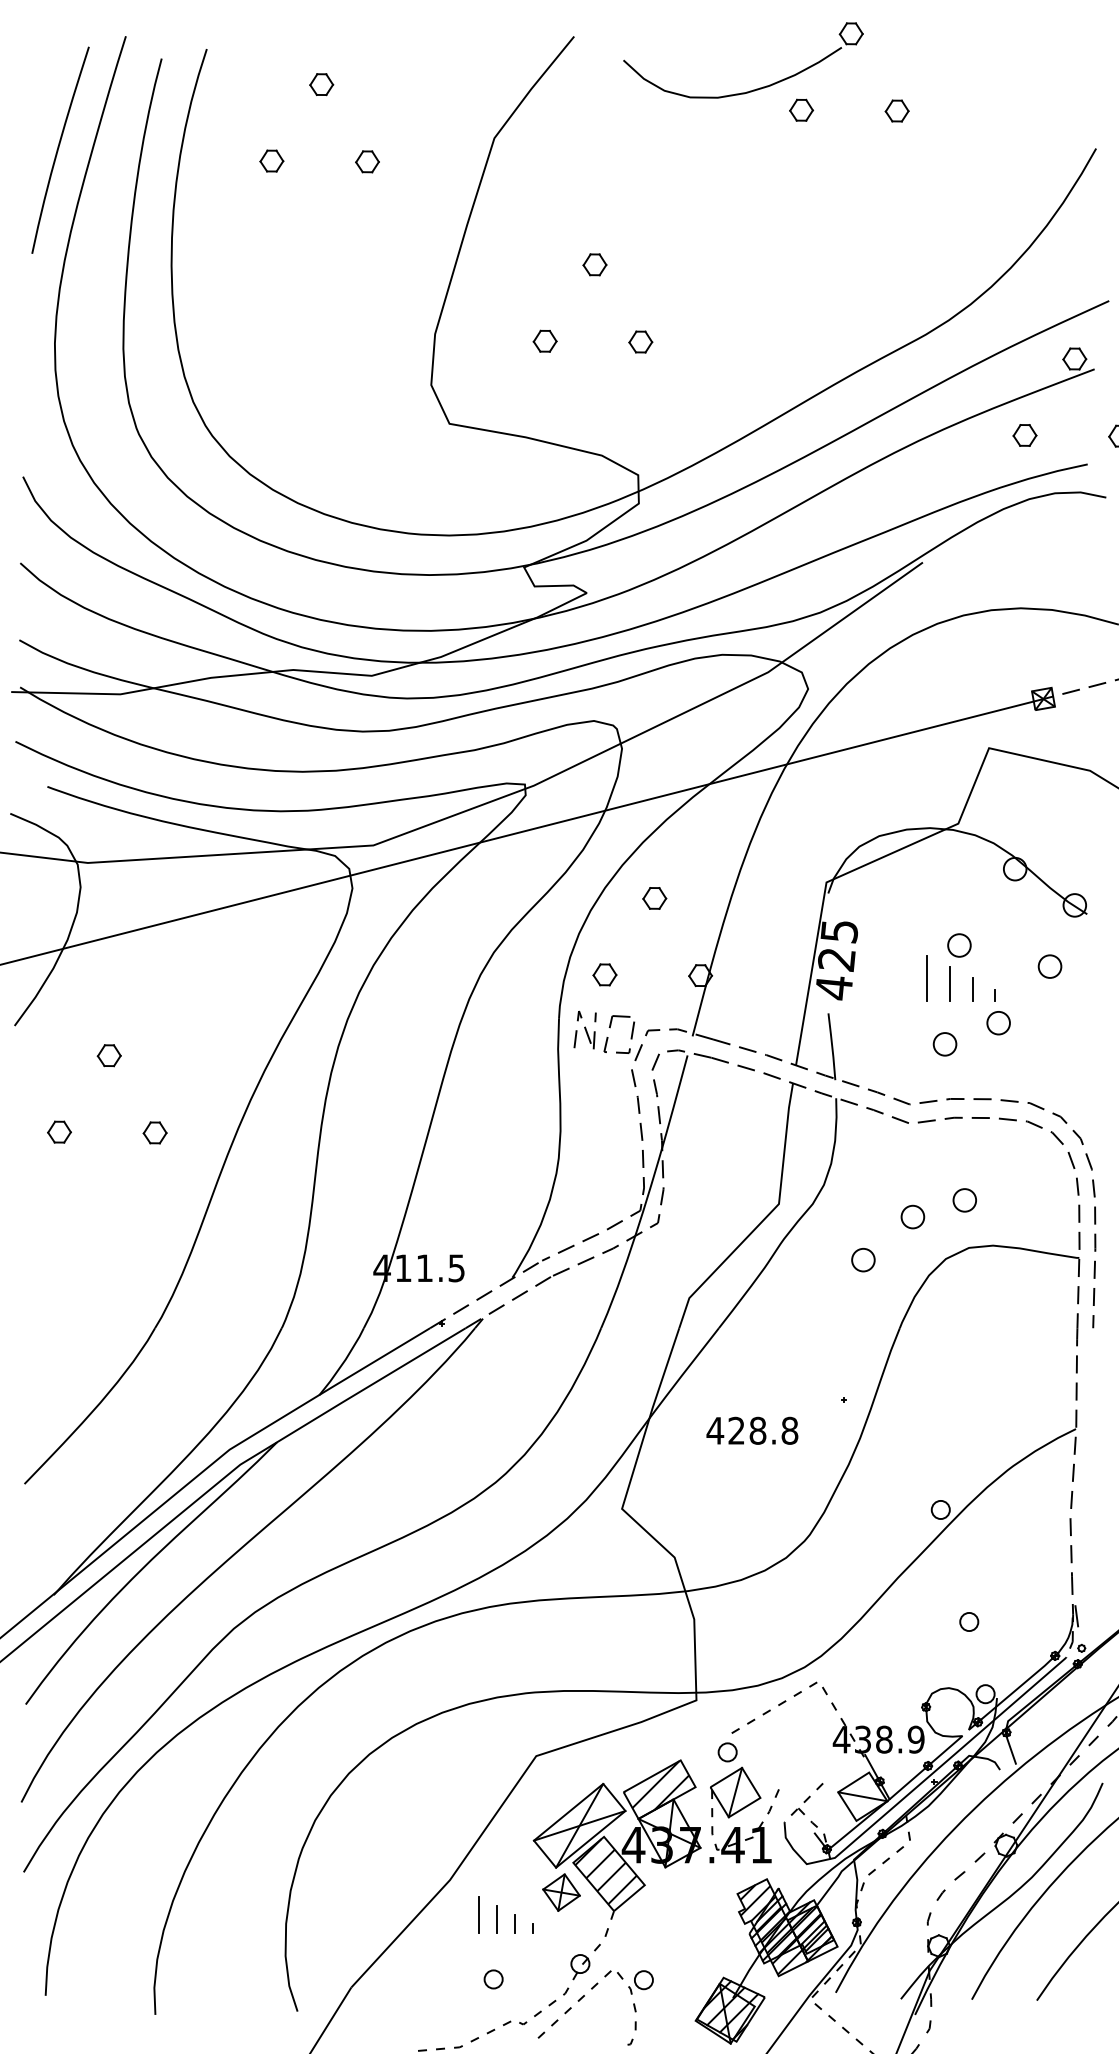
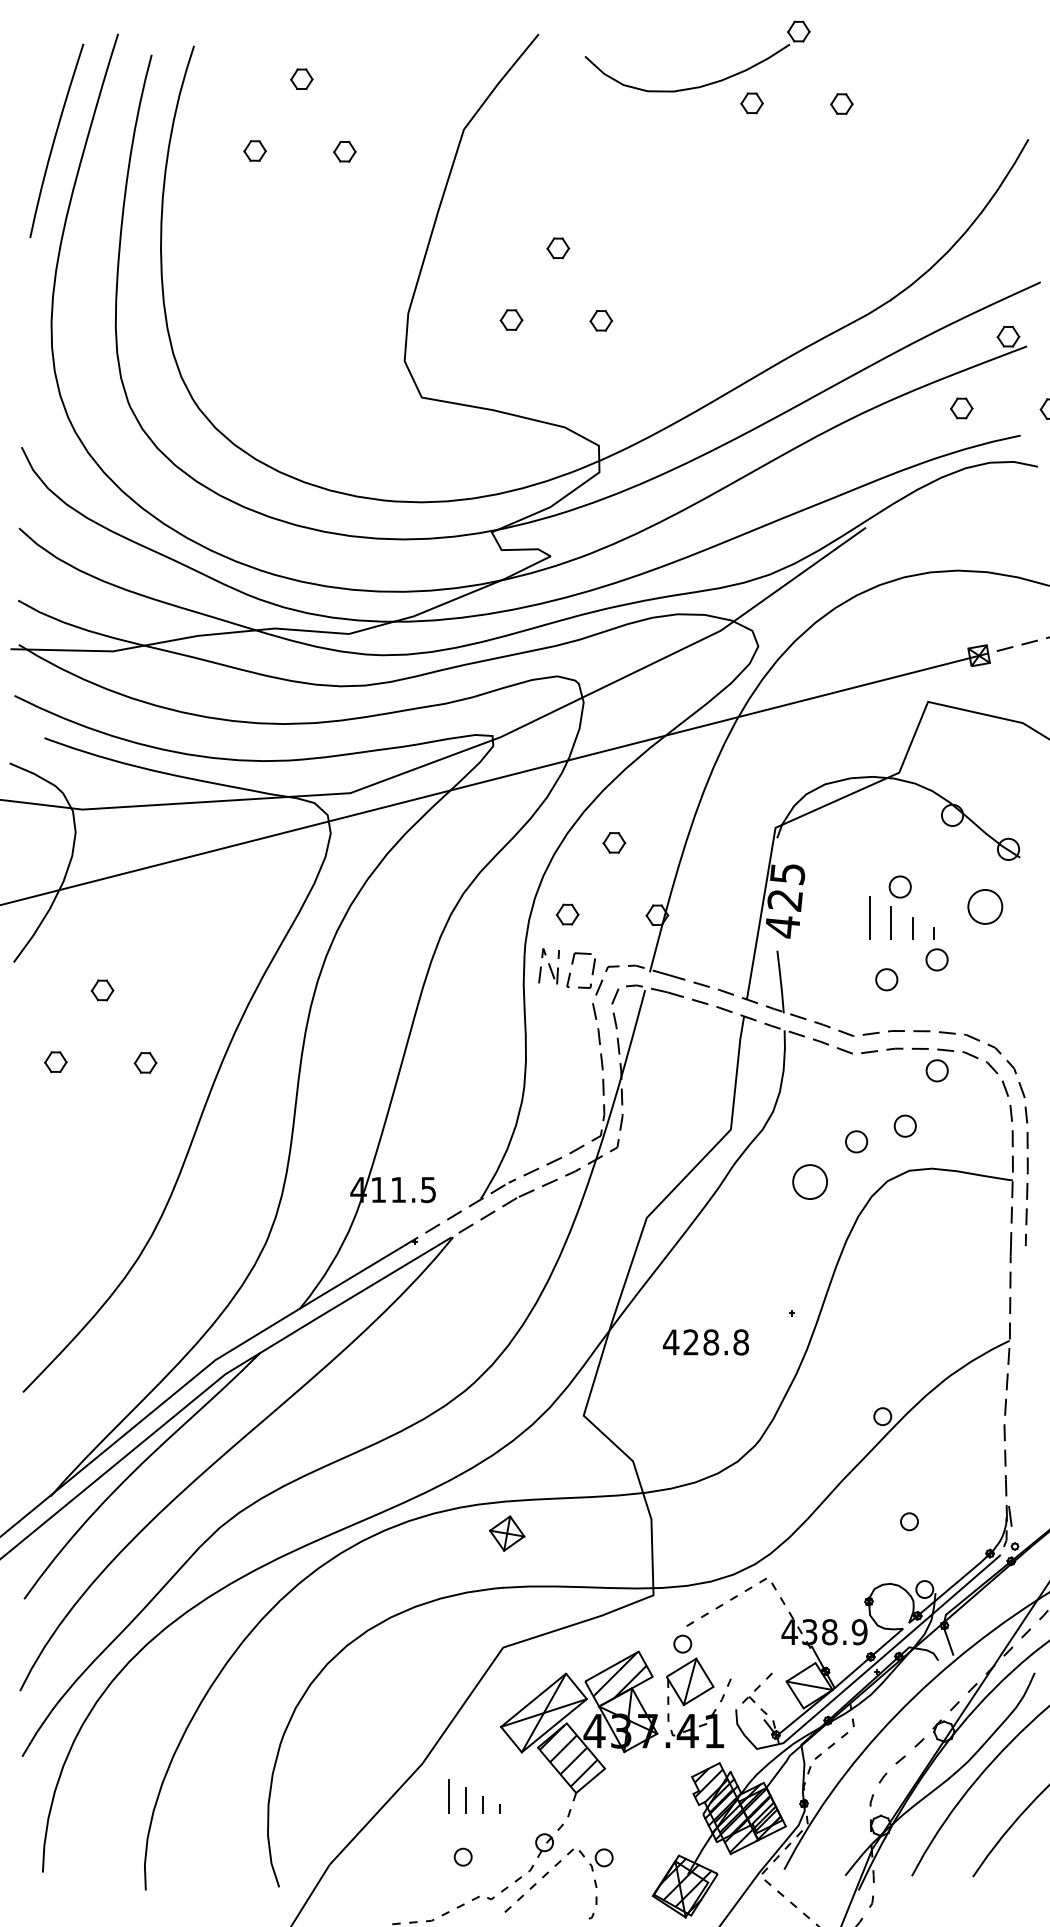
part: (1049, 966) -> (984, 906), size x1.6
part: (998, 1141) -> (936, 1070), added
part: (863, 1260) -> (810, 1182), size x1.6
part: (561, 1892) -> (507, 1533), moved

